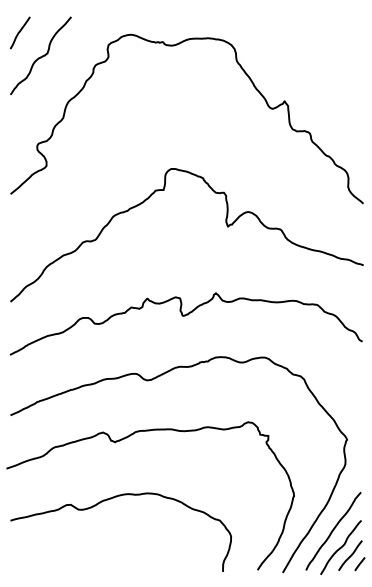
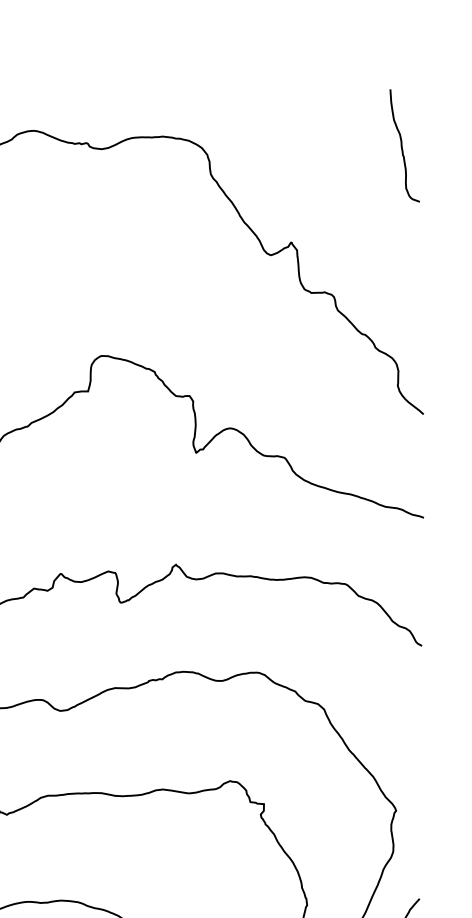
curve: (351, 43) -> (403, 145), added

